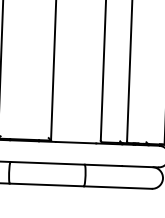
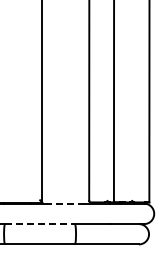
line: (75, 142) -> (65, 203), solid -> dashed
line: (47, 163) -> (39, 224), solid -> dashed

